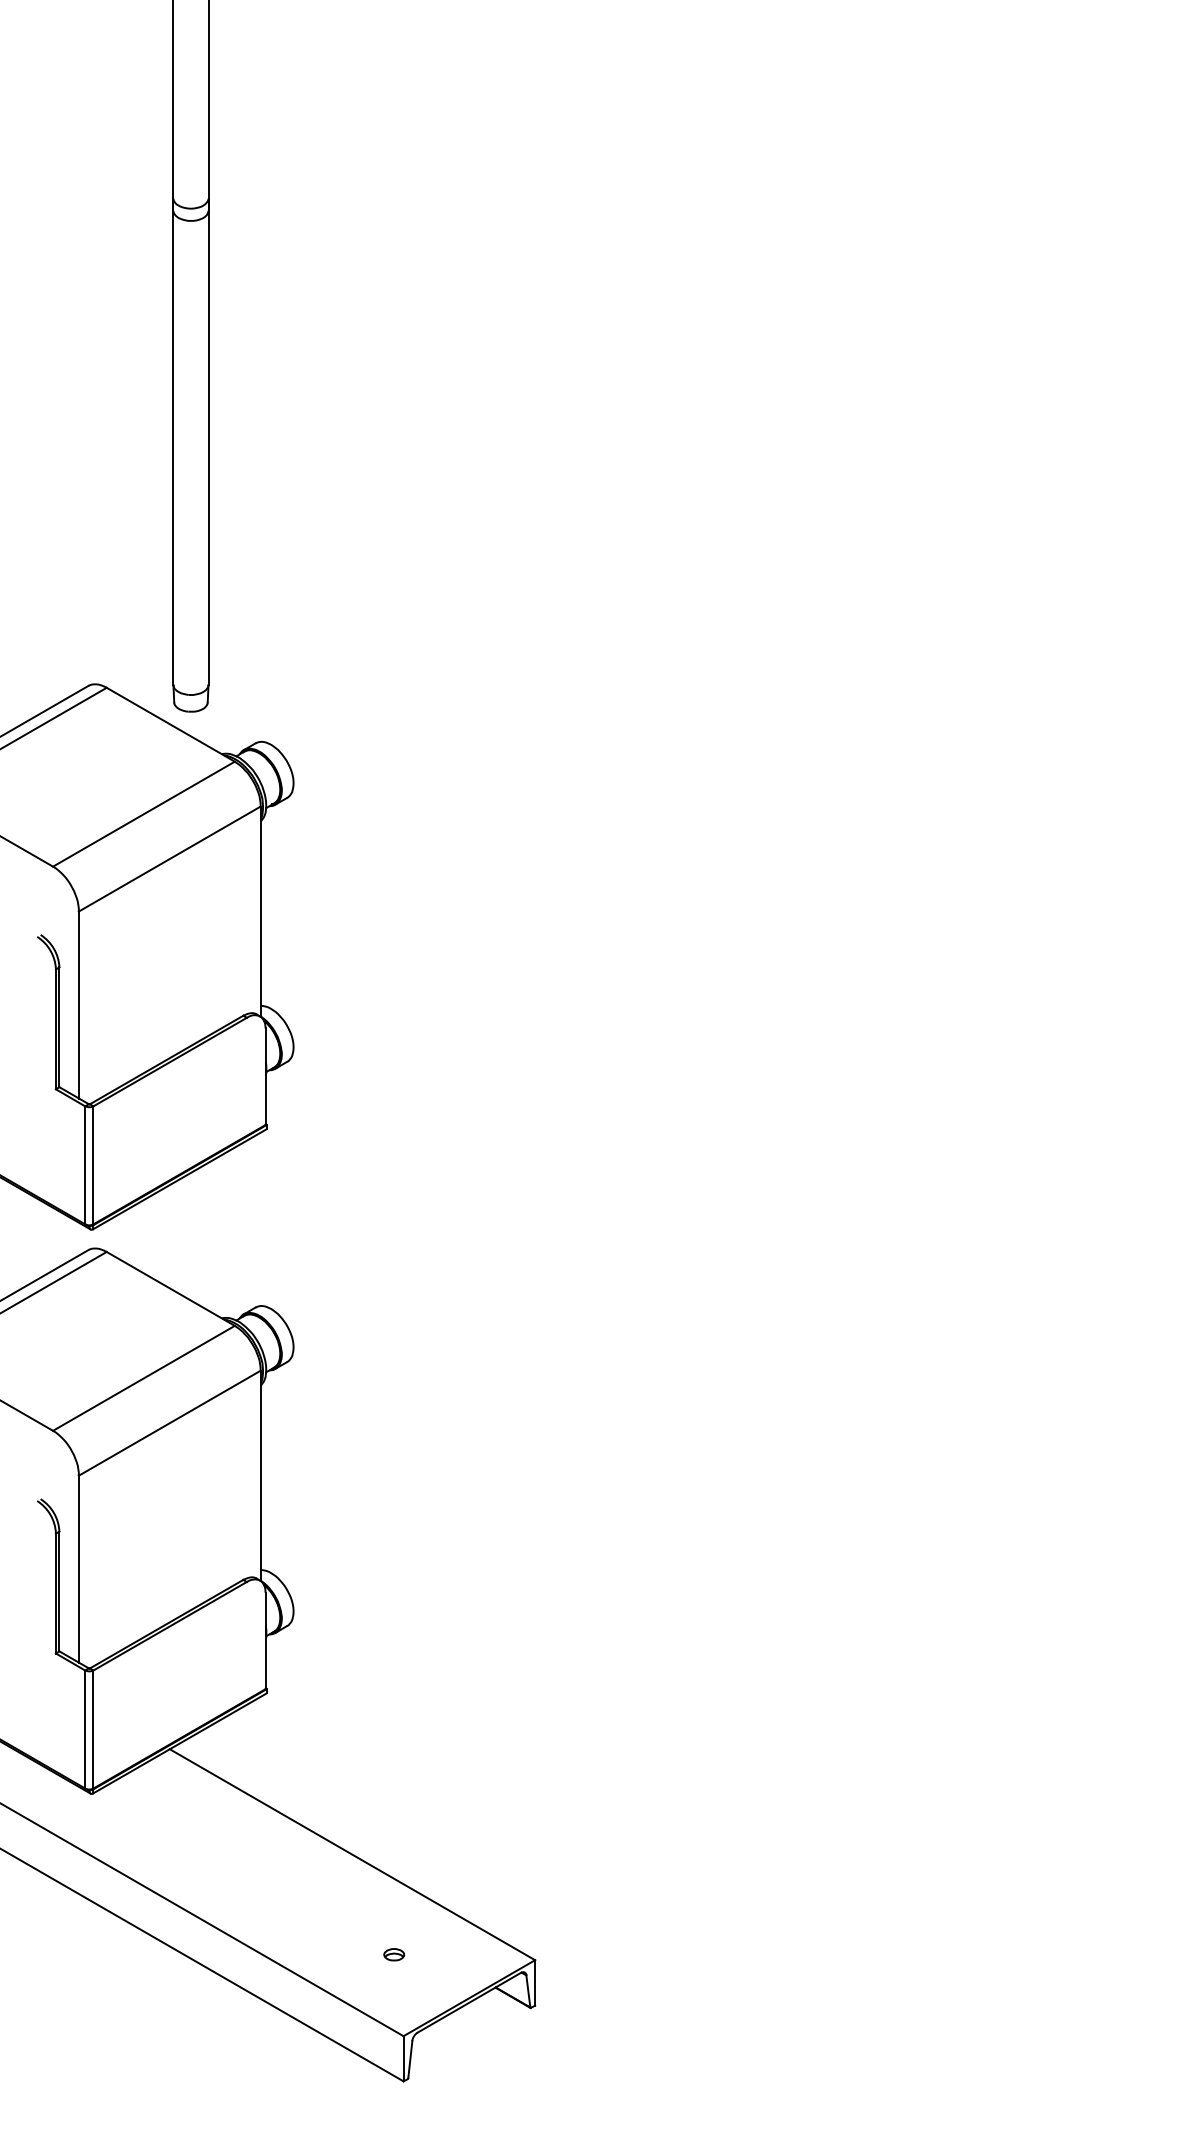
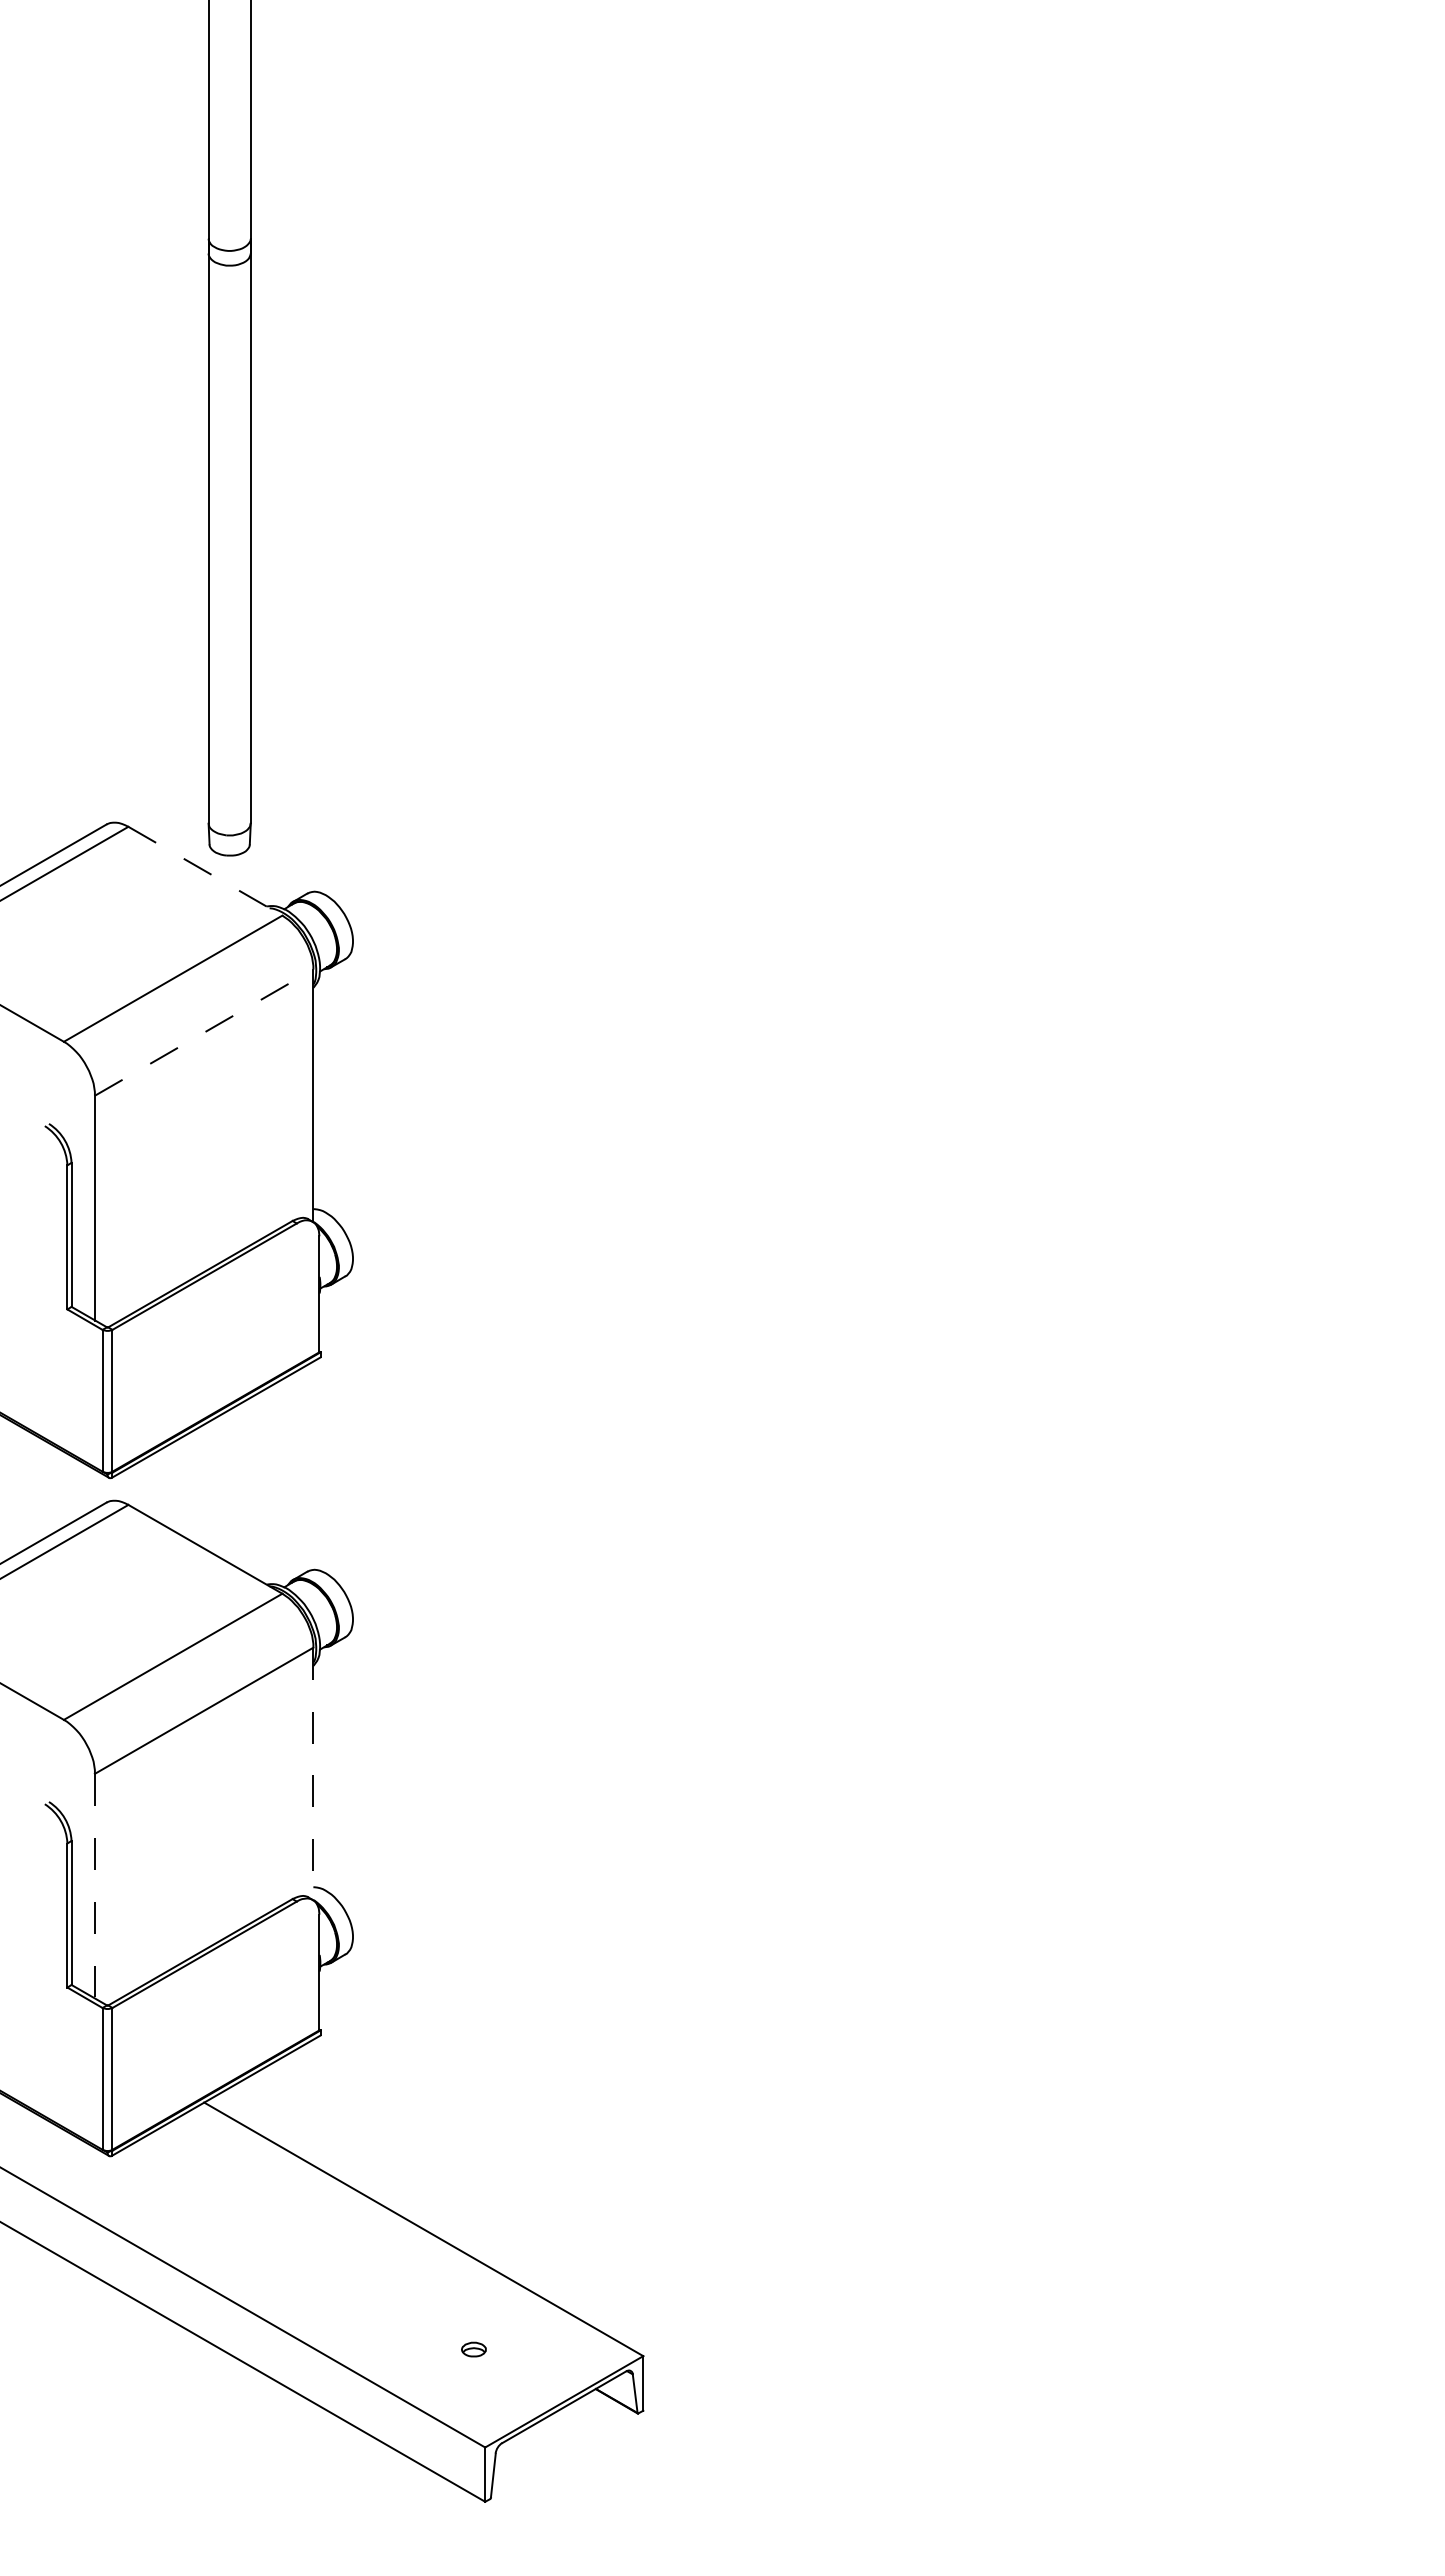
line: (170, 724) -> (205, 871), solid -> dashed
line: (170, 858) -> (204, 1032), solid -> dashed
line: (260, 1476) -> (313, 1774), solid -> dashed
line: (78, 1569) -> (94, 1886), solid -> dashed

